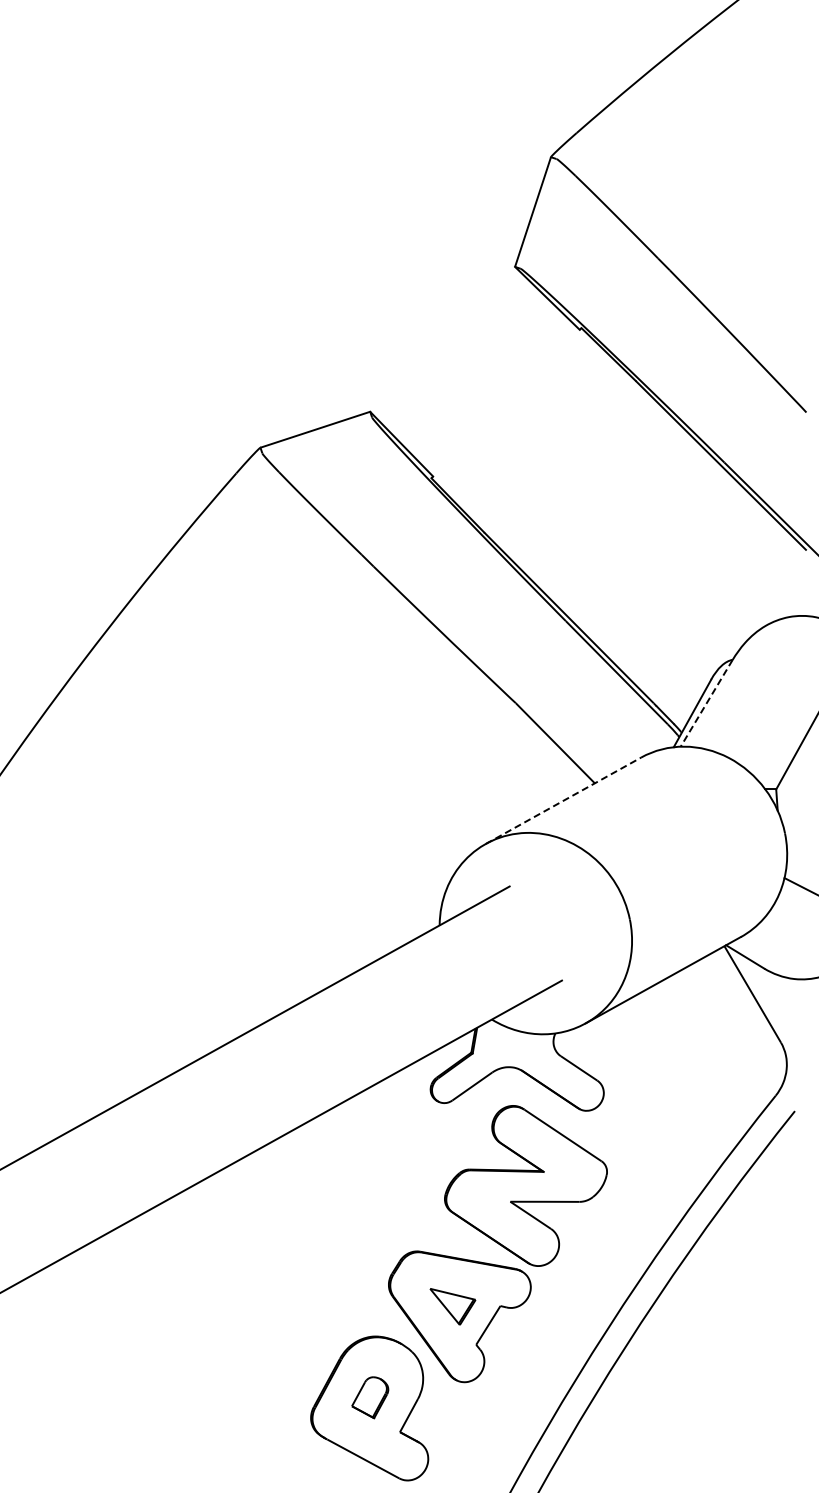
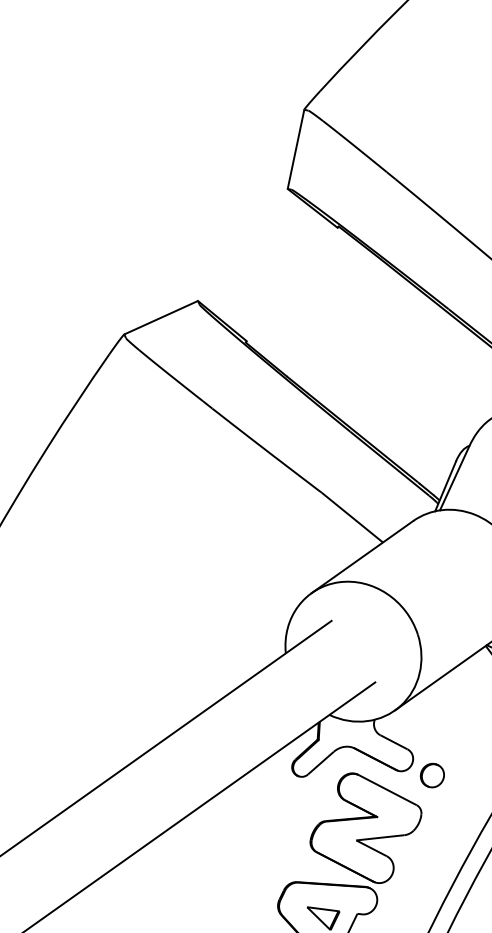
line: (706, 703) -> (454, 478), dashed -> solid
line: (563, 800) -> (362, 556), dashed -> solid
part: (628, 1121) -> (432, 775), added

